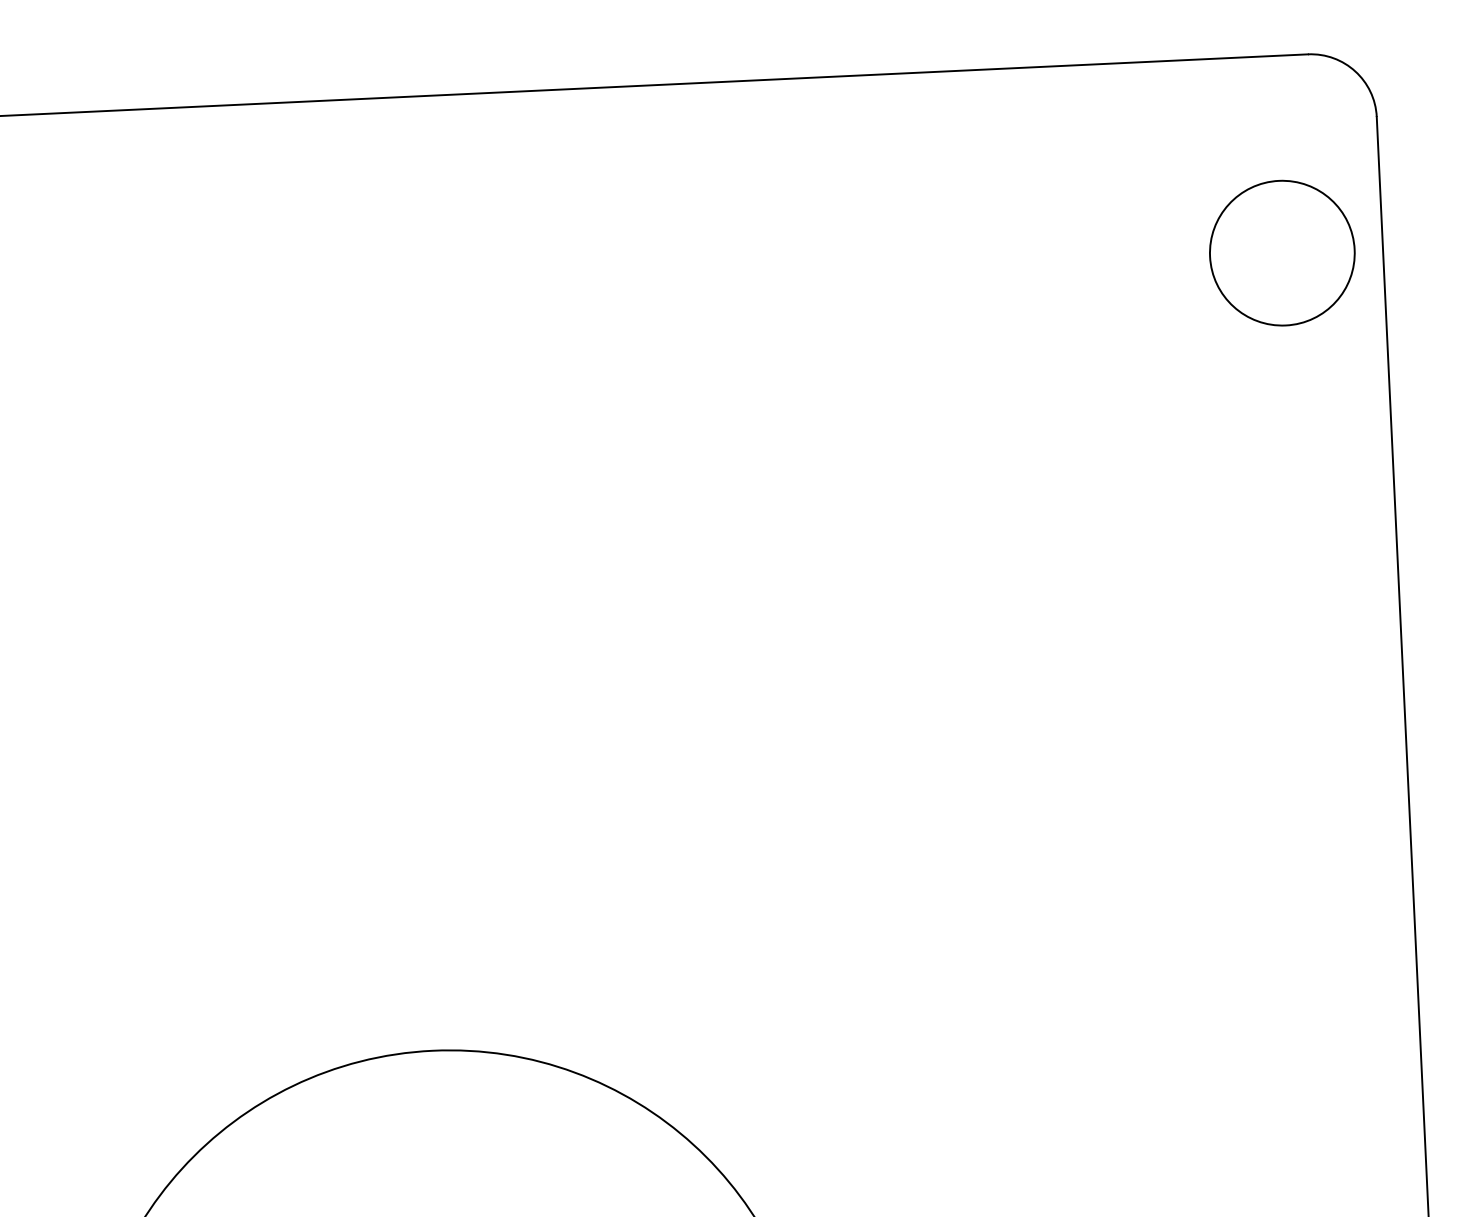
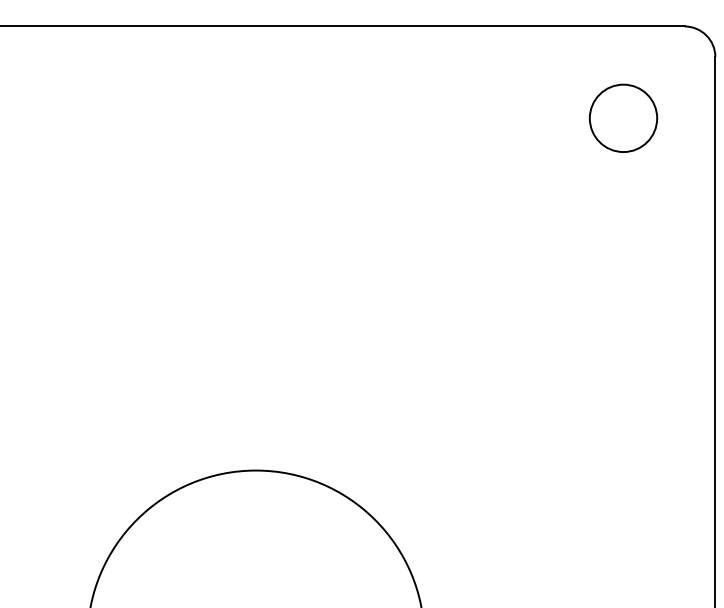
circle: (1282, 251) -> (623, 117), moved

